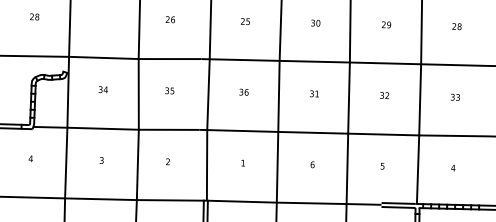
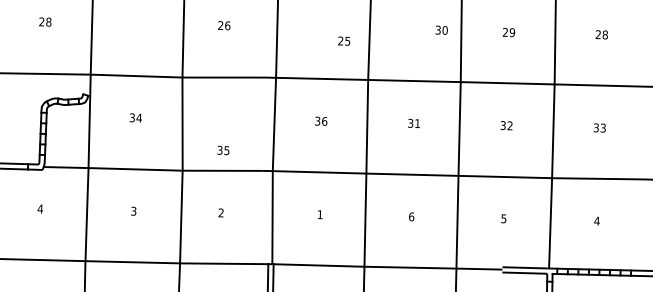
text: (245, 21) -> (344, 40), moved
text: (315, 22) -> (441, 29), moved
text: (169, 90) -> (223, 150), moved

